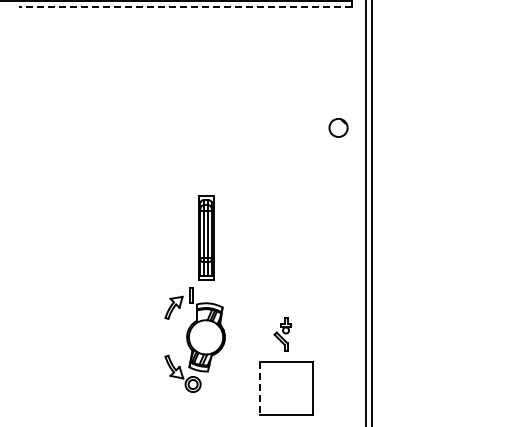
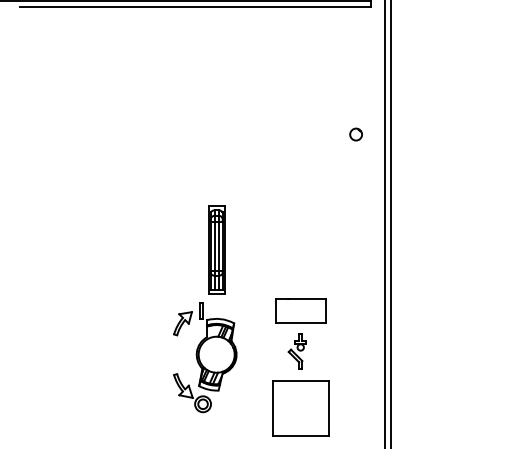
line: (185, 6) -> (195, 6), dashed -> solid
circle: (338, 127) -> (355, 134), size x0.62
part: (286, 295) -> (301, 310), added
line: (259, 388) -> (272, 408), dashed -> solid

